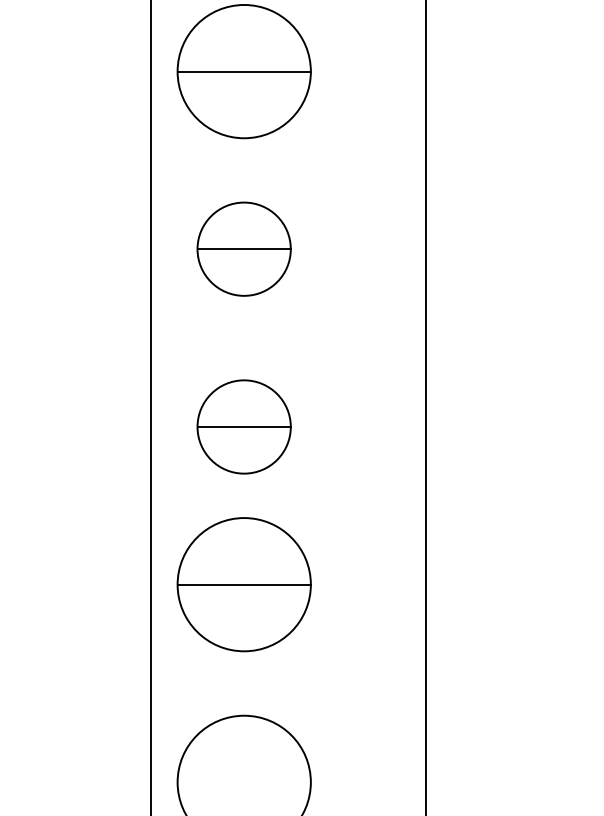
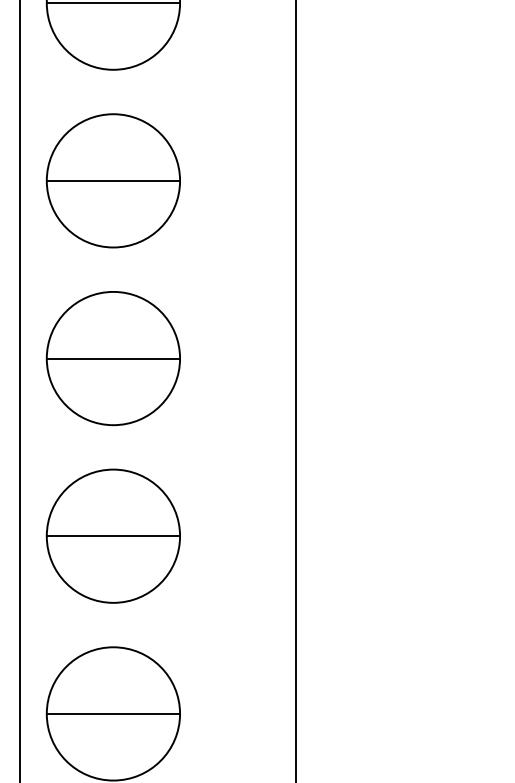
part: (243, 248) -> (112, 180), size x1.43
part: (243, 426) -> (112, 358), size x1.43
part: (243, 584) -> (112, 536), moved
line: (243, 782) -> (112, 714), added

